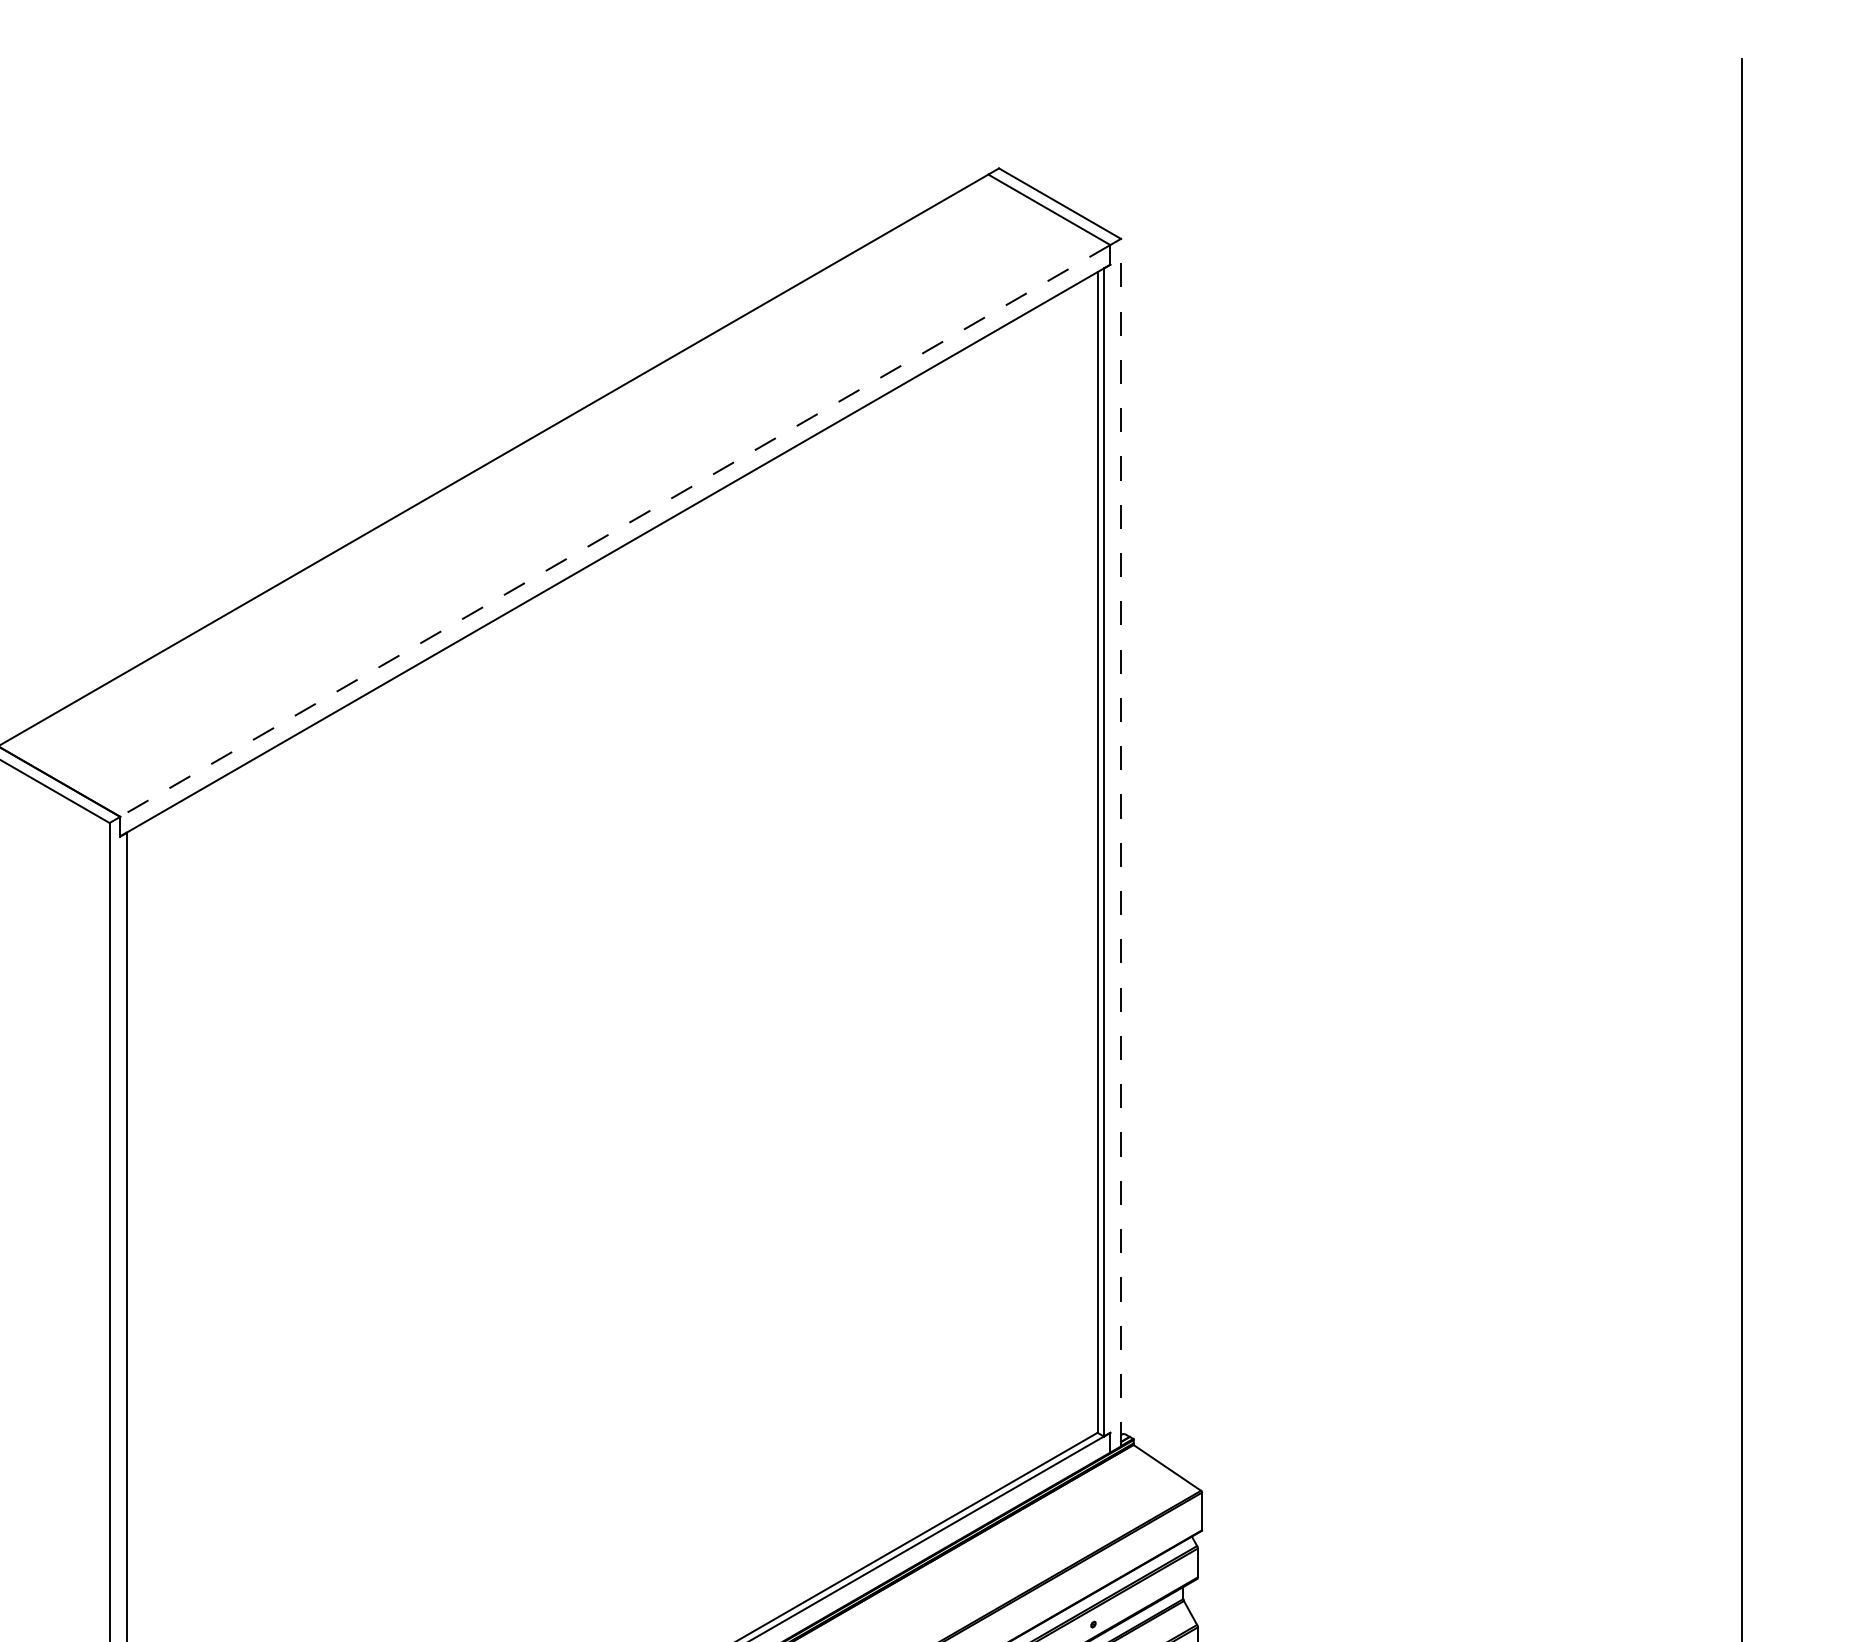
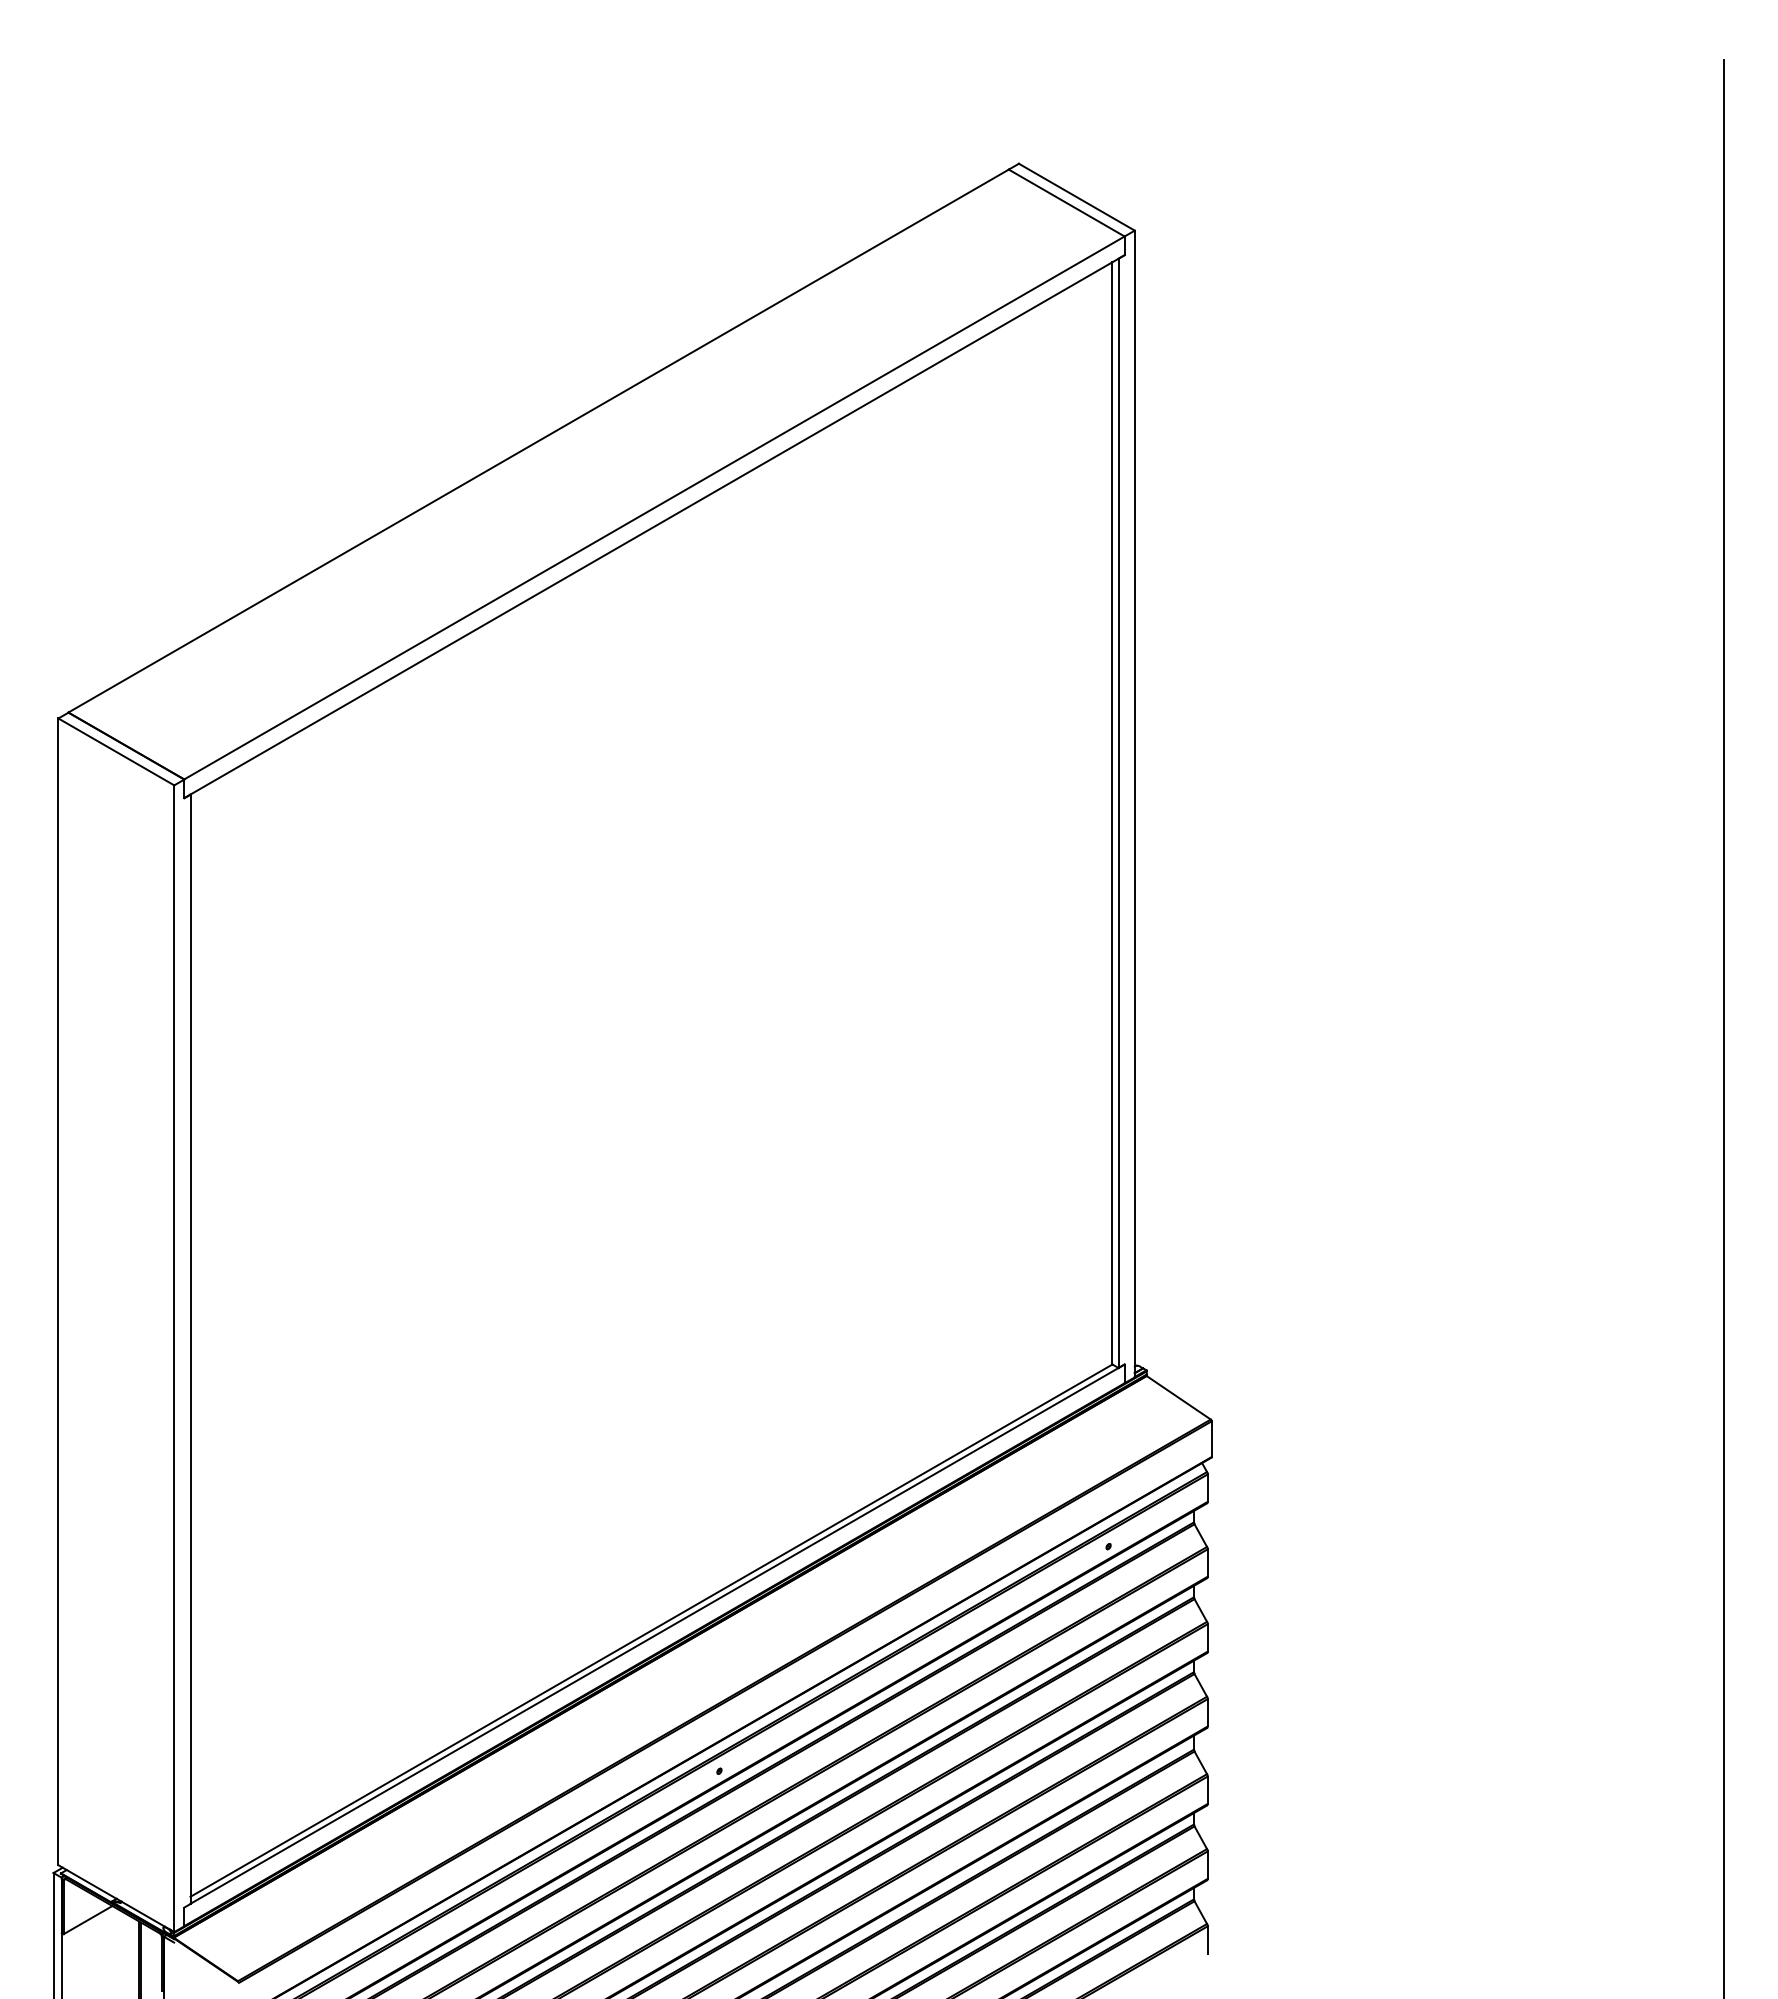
line: (615, 530) -> (654, 507), dashed -> solid
line: (1120, 842) -> (1134, 803), dashed -> solid

